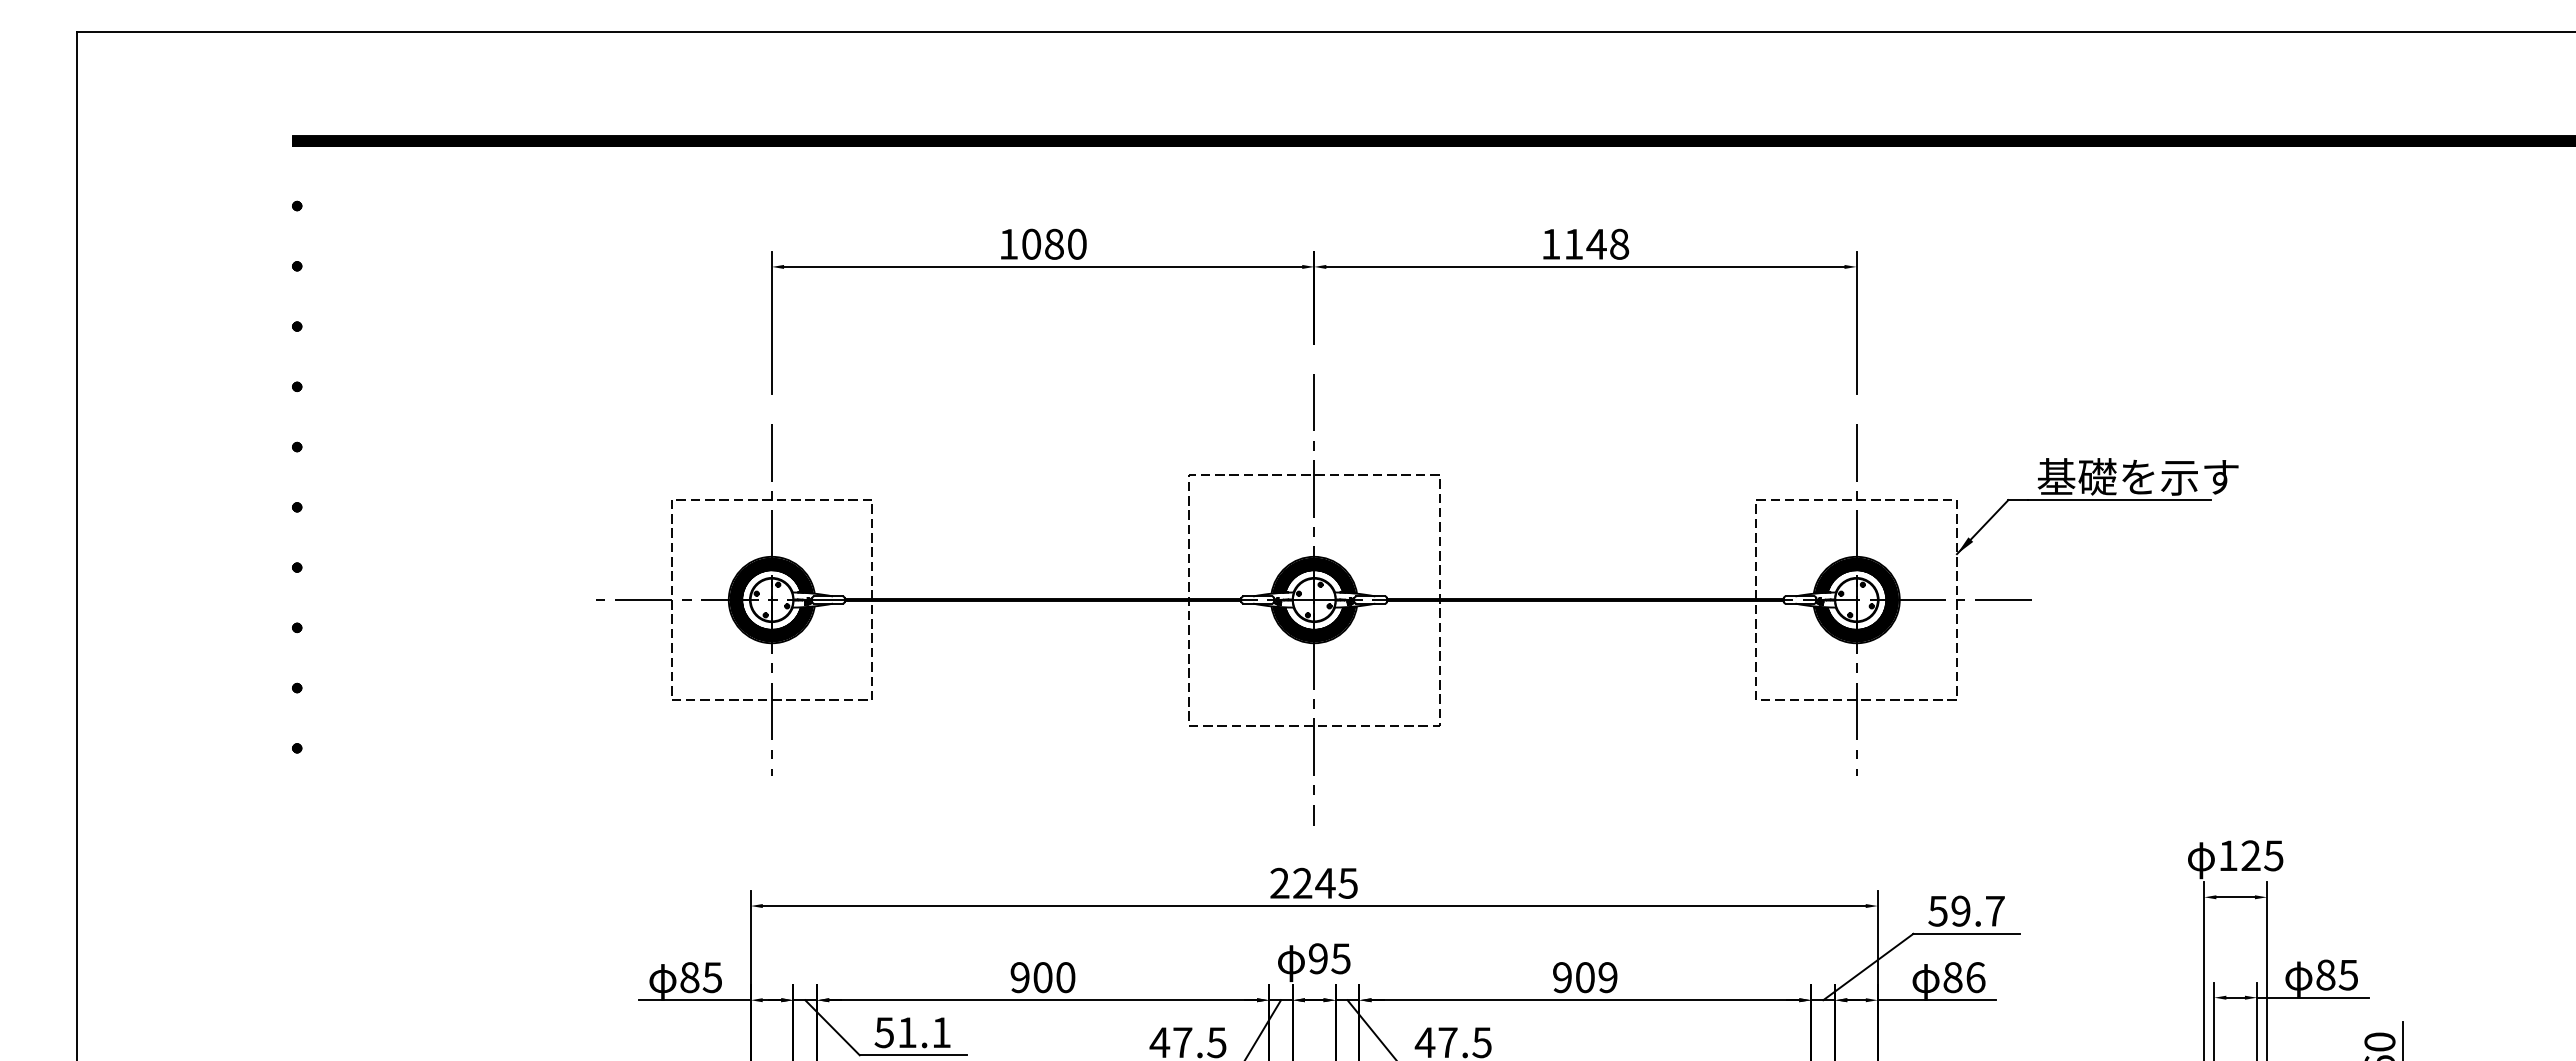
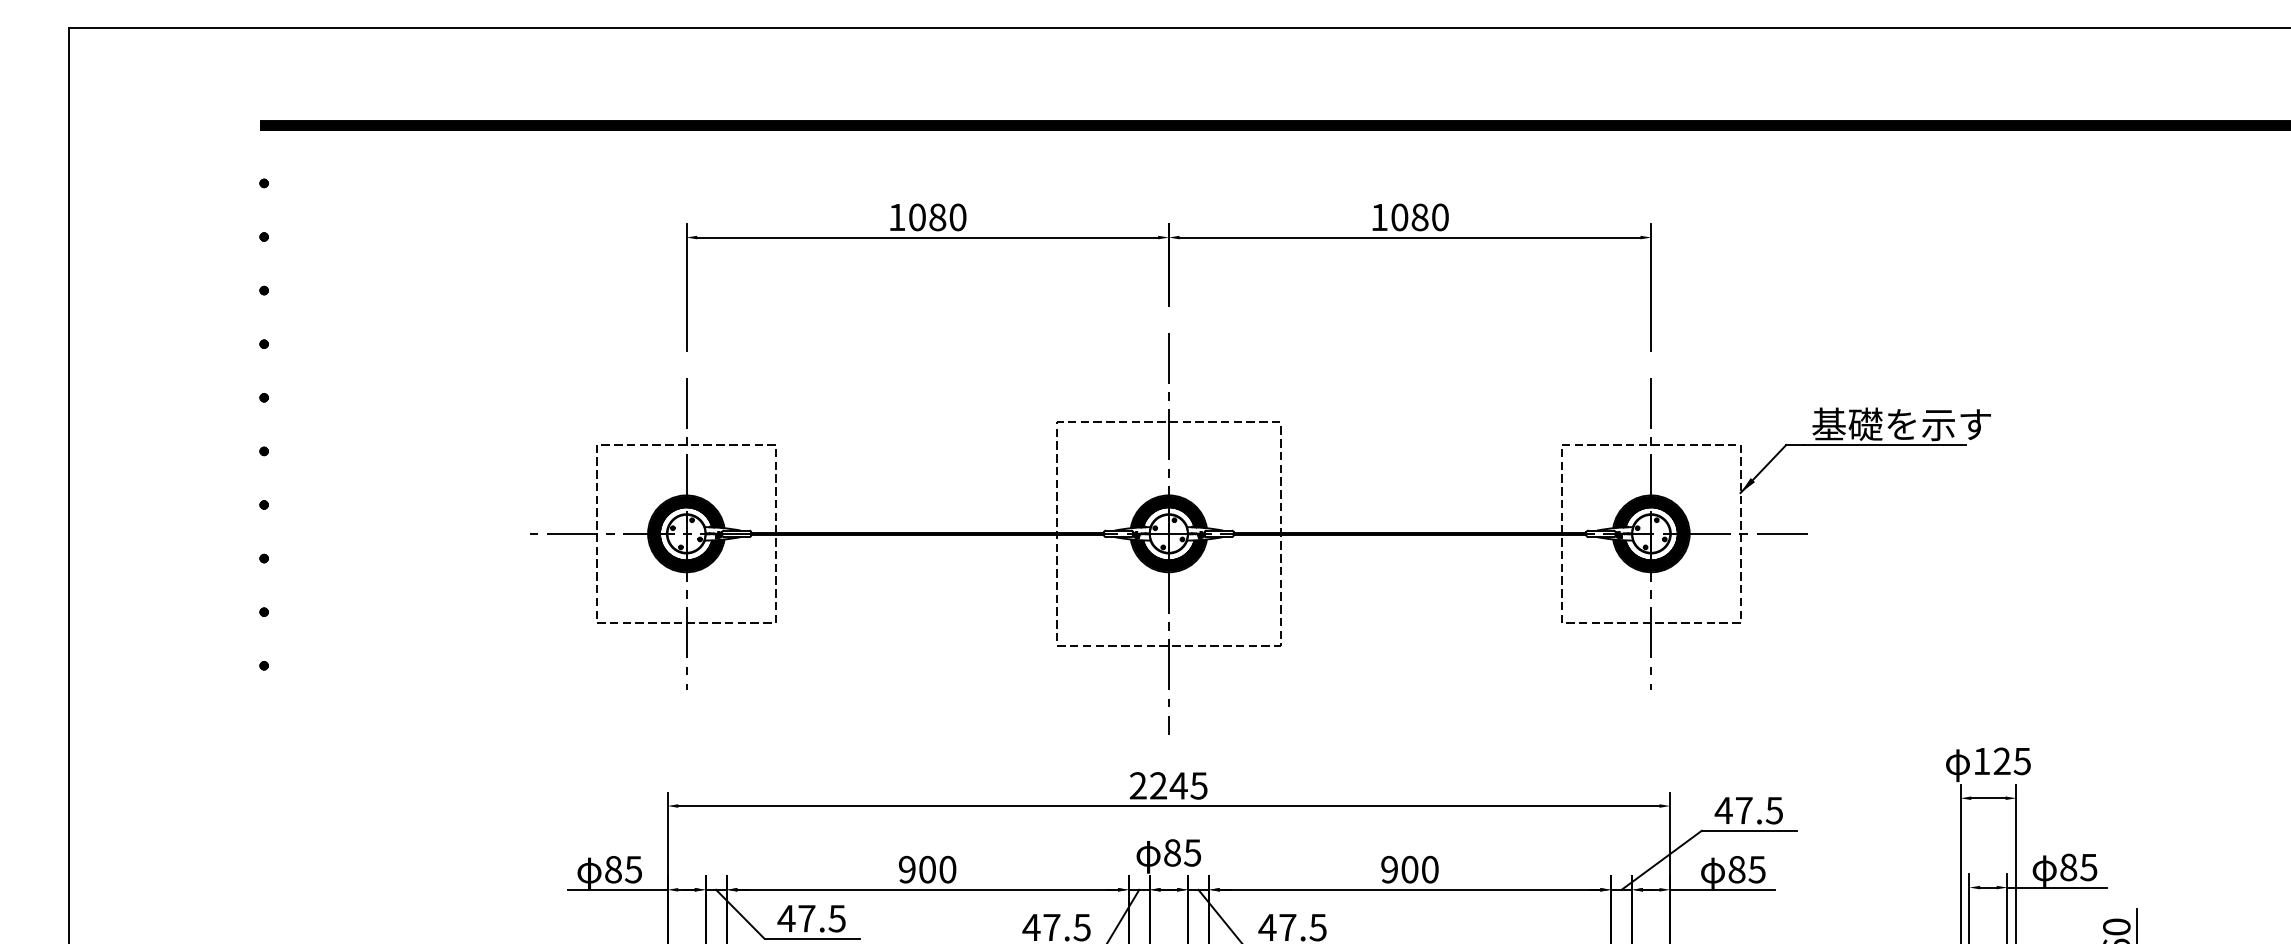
text: (1596, 243) -> (1419, 216), 1148 -> 1080
text: (1965, 910) -> (1748, 810), 59.7 -> 47.5
text: (1318, 958) -> (1172, 852), 95 -> 85
text: (1607, 977) -> (1429, 869), 909 -> 900
text: (1975, 977) -> (1757, 869), 86 -> 85
text: (912, 1032) -> (811, 918), 51.1 -> 47.5

